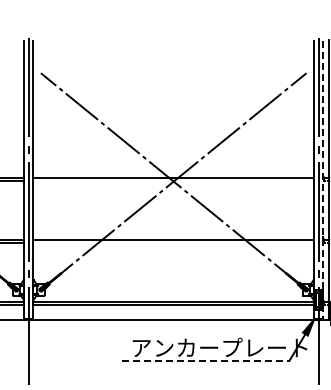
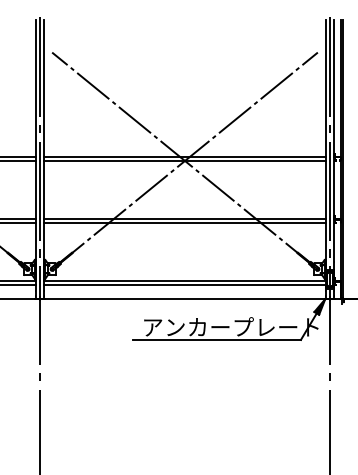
line: (323, 180) -> (334, 159), dashed -> solid
line: (173, 181) -> (184, 160), added
line: (173, 243) -> (184, 222), added
line: (206, 360) -> (217, 339), dashed -> solid

